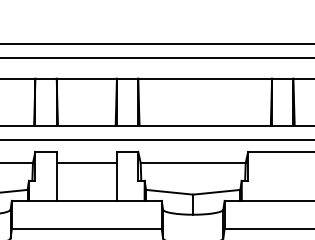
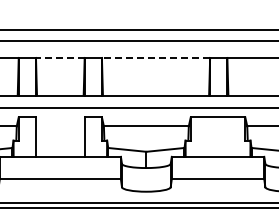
line: (85, 79) -> (59, 58), solid -> dashed
line: (204, 79) -> (155, 58), solid -> dashed
line: (85, 163) -> (59, 126), removed

